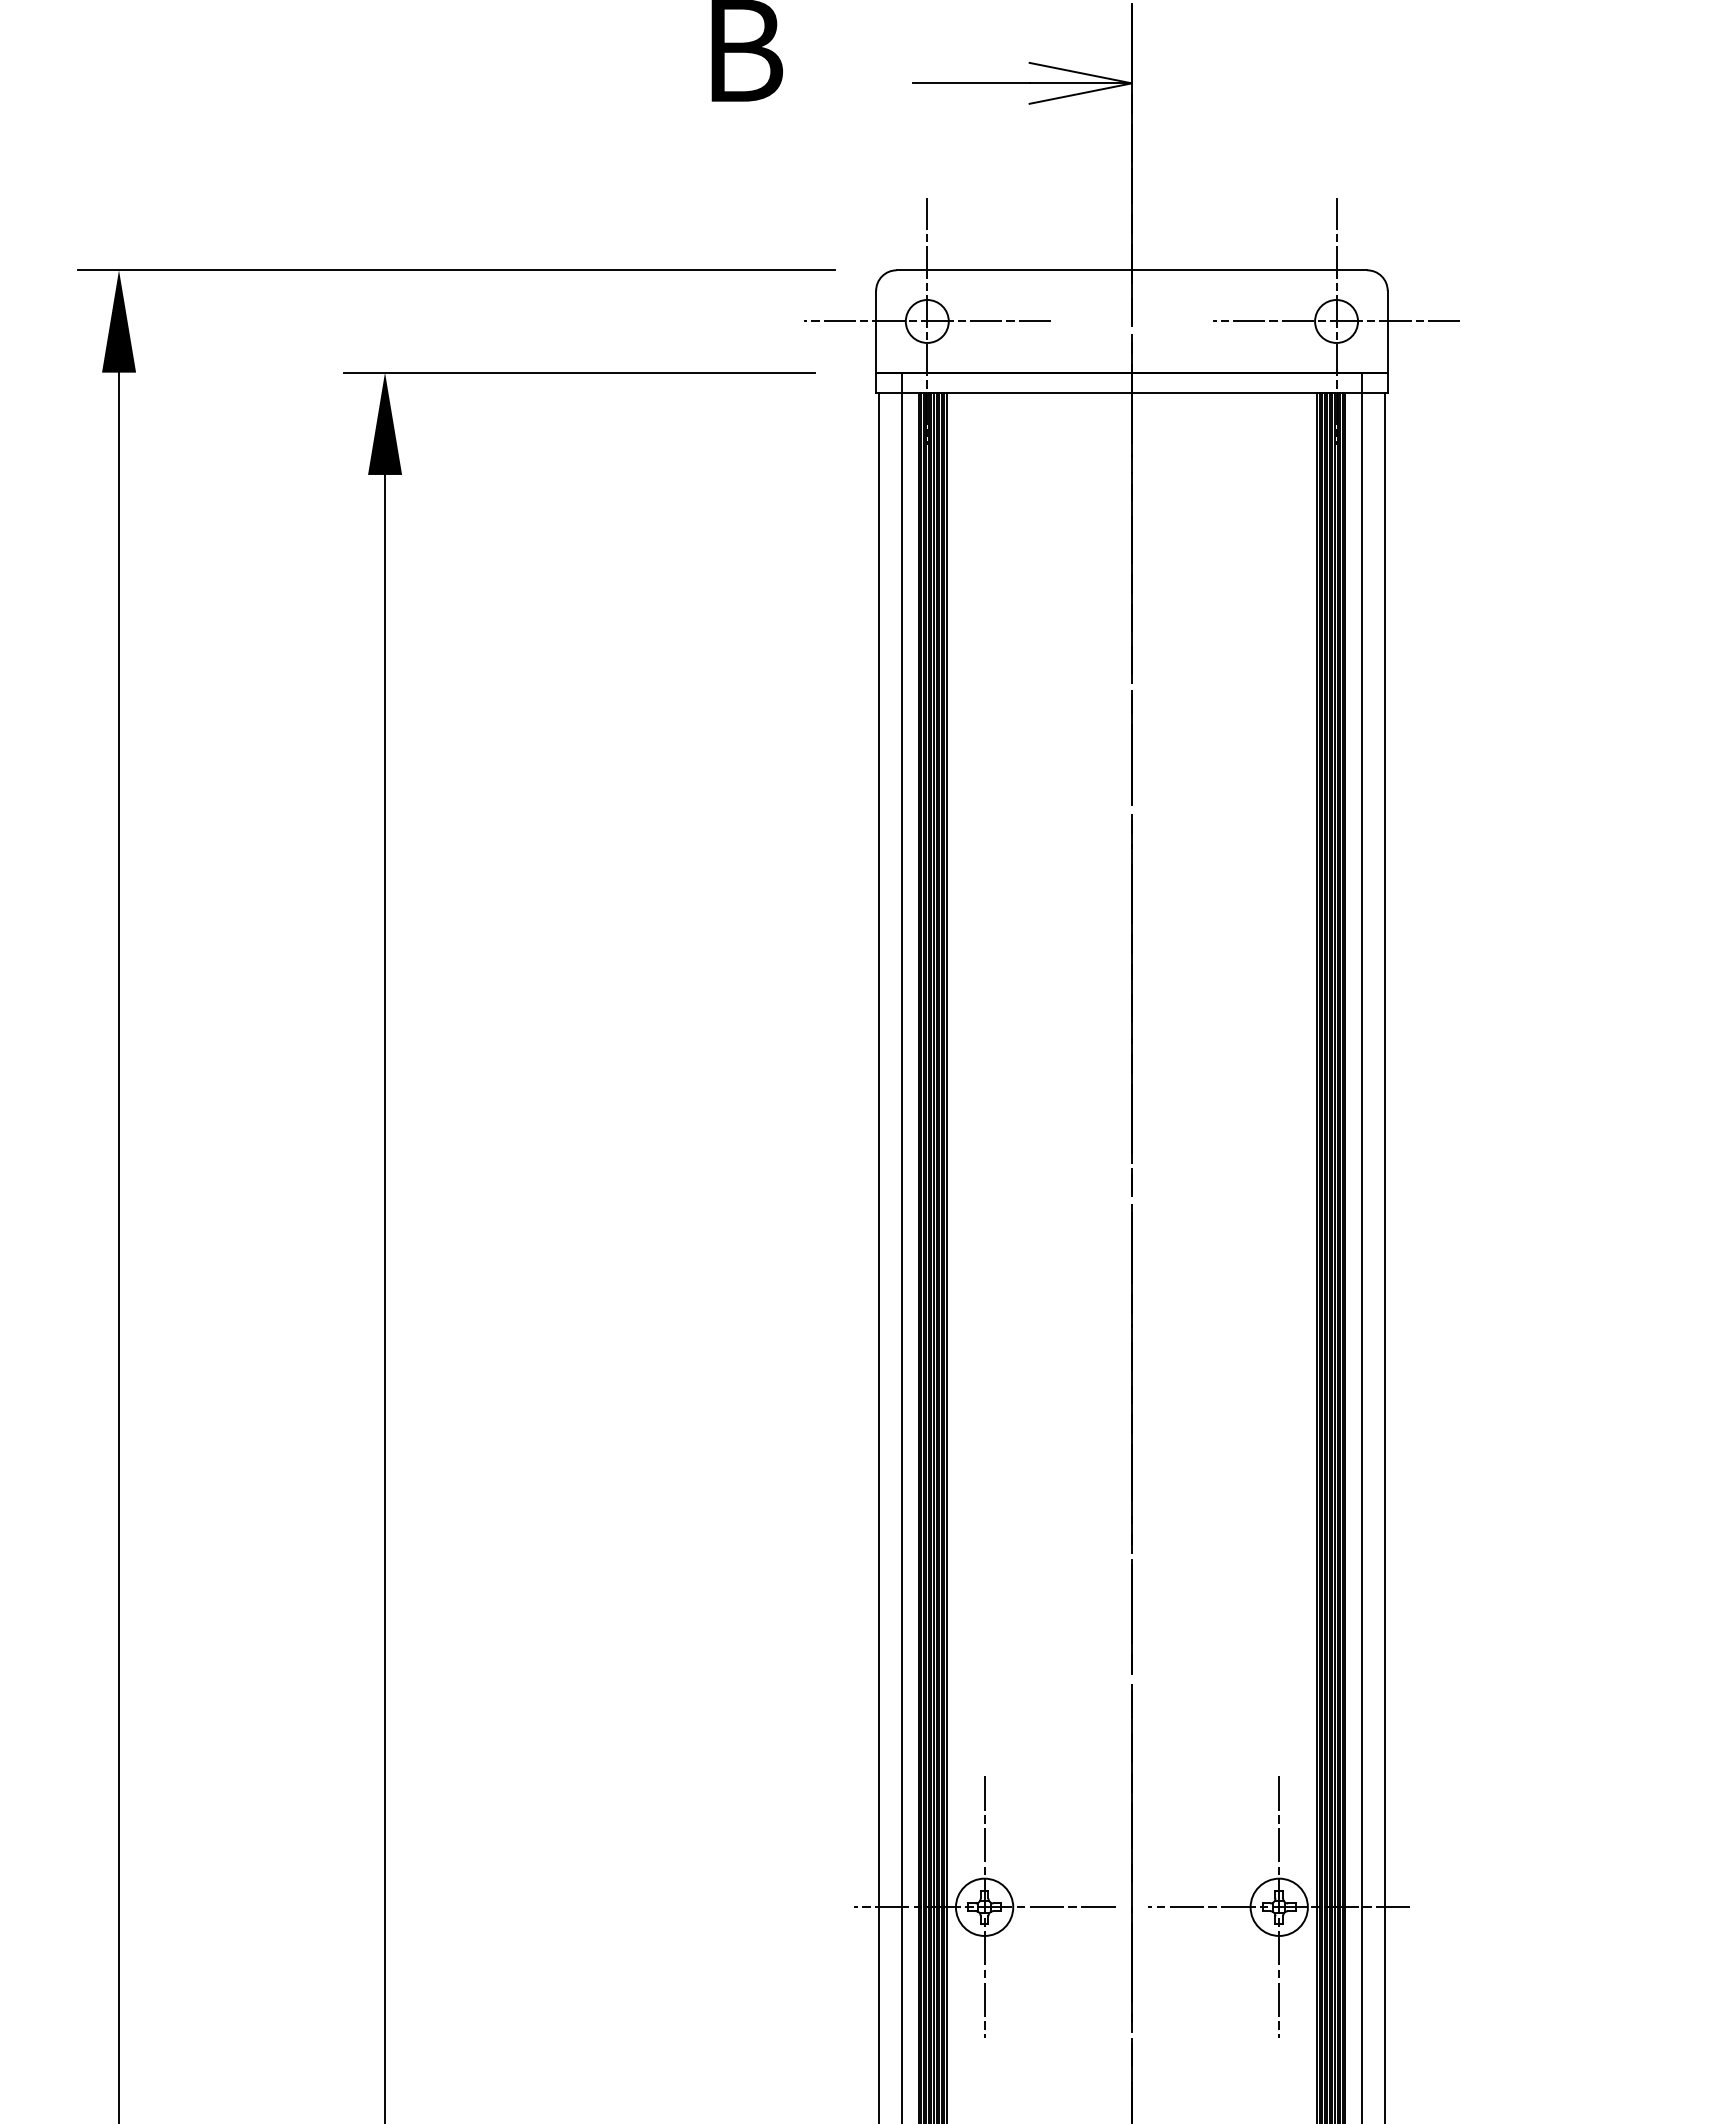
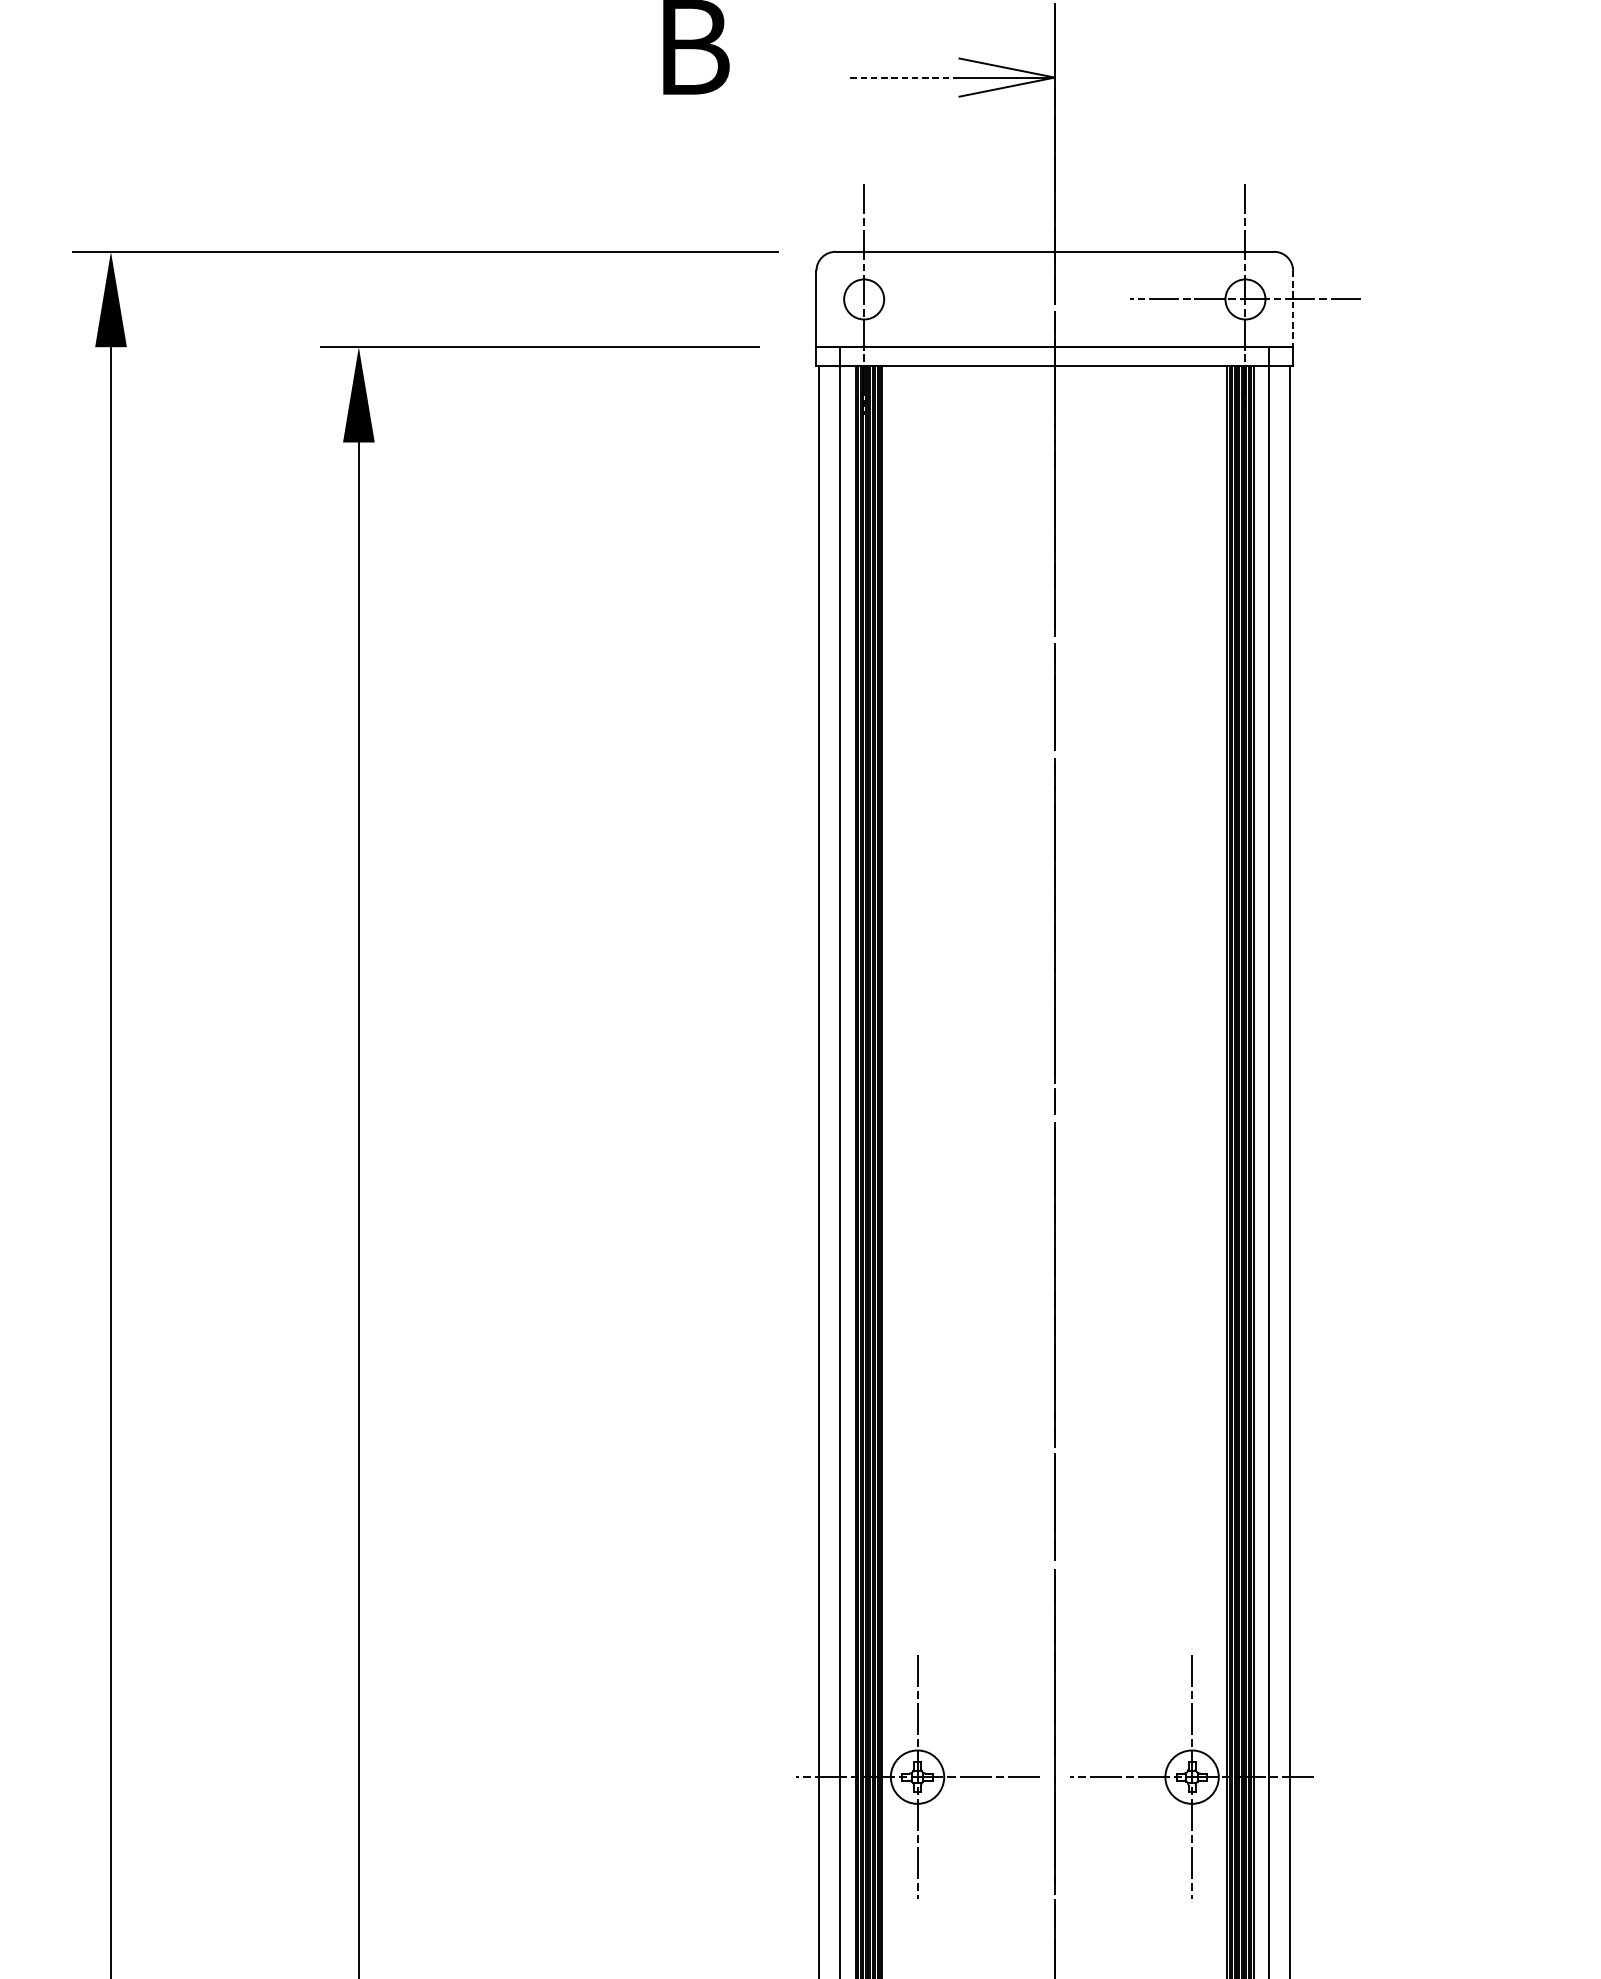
line: (971, 83) -> (905, 77), solid -> dashed
line: (927, 321) -> (864, 299), removed
line: (1387, 331) -> (1292, 308), solid -> dashed

